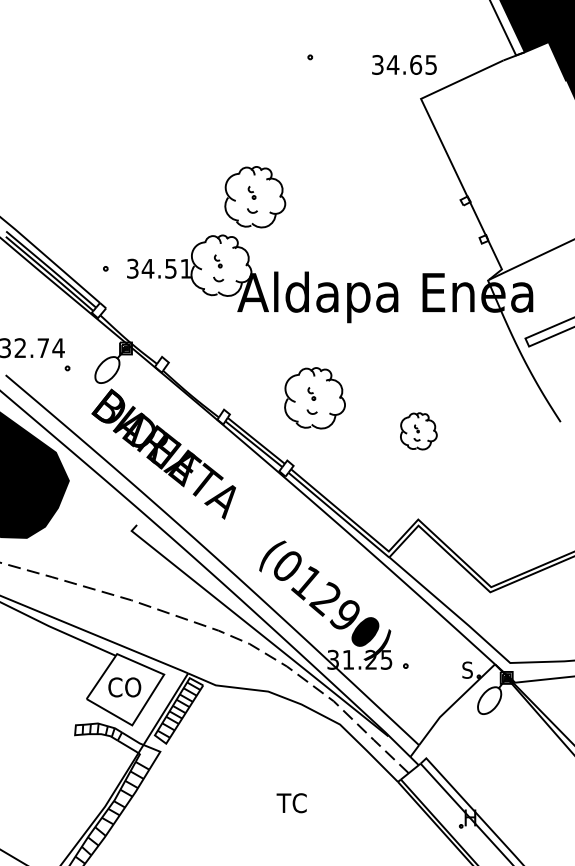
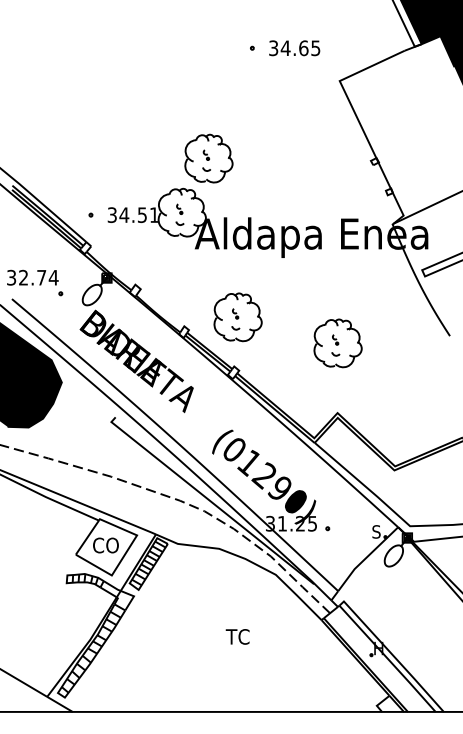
text: (404, 65) -> (294, 48), moved
part: (314, 398) -> (237, 317), moved
part: (418, 431) -> (337, 343), size x1.67

